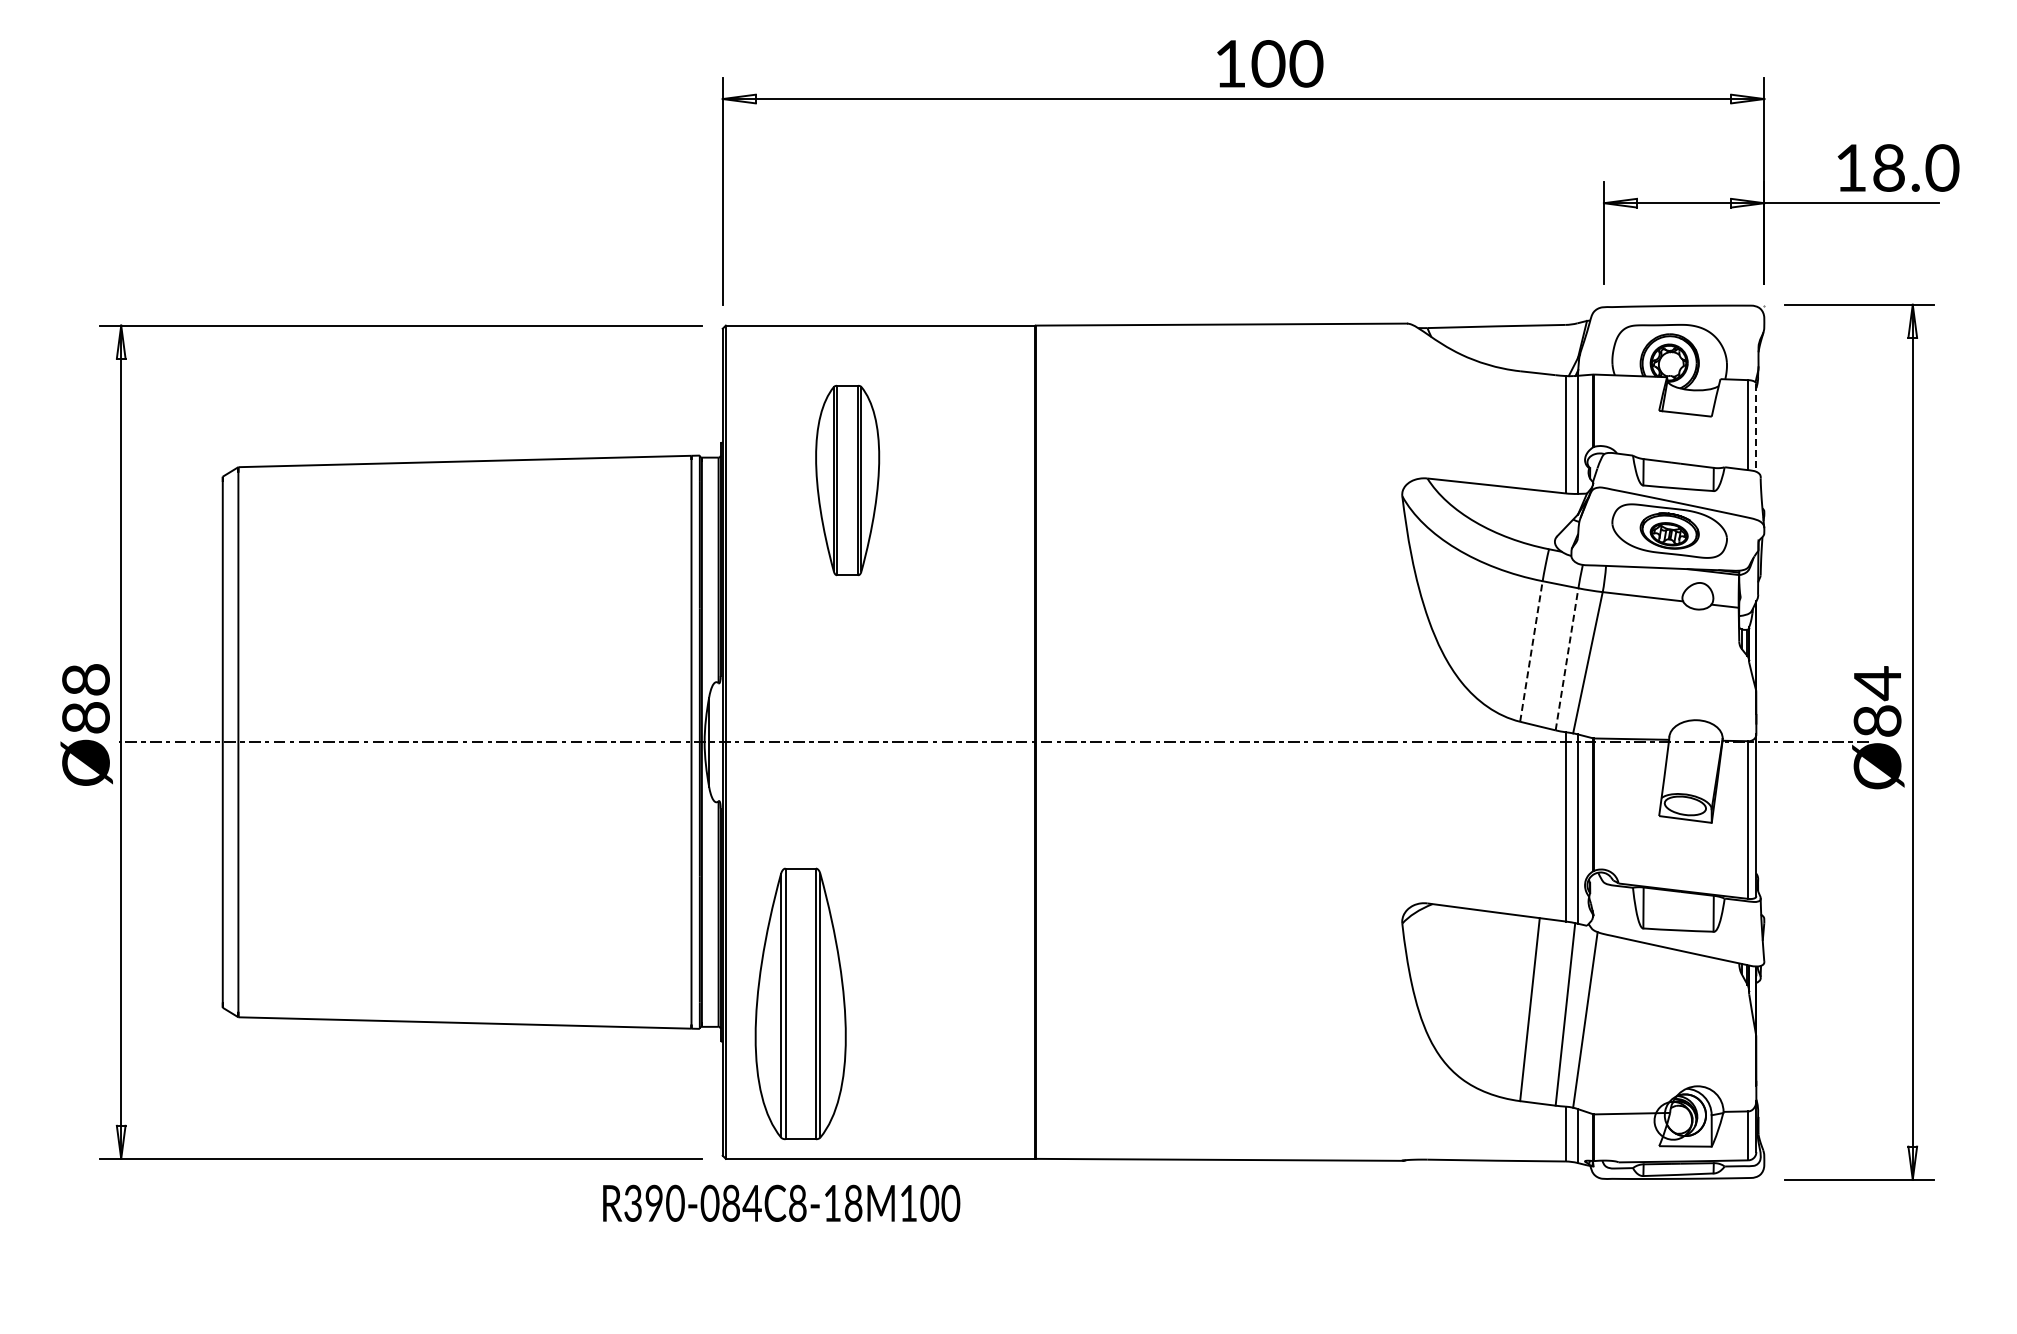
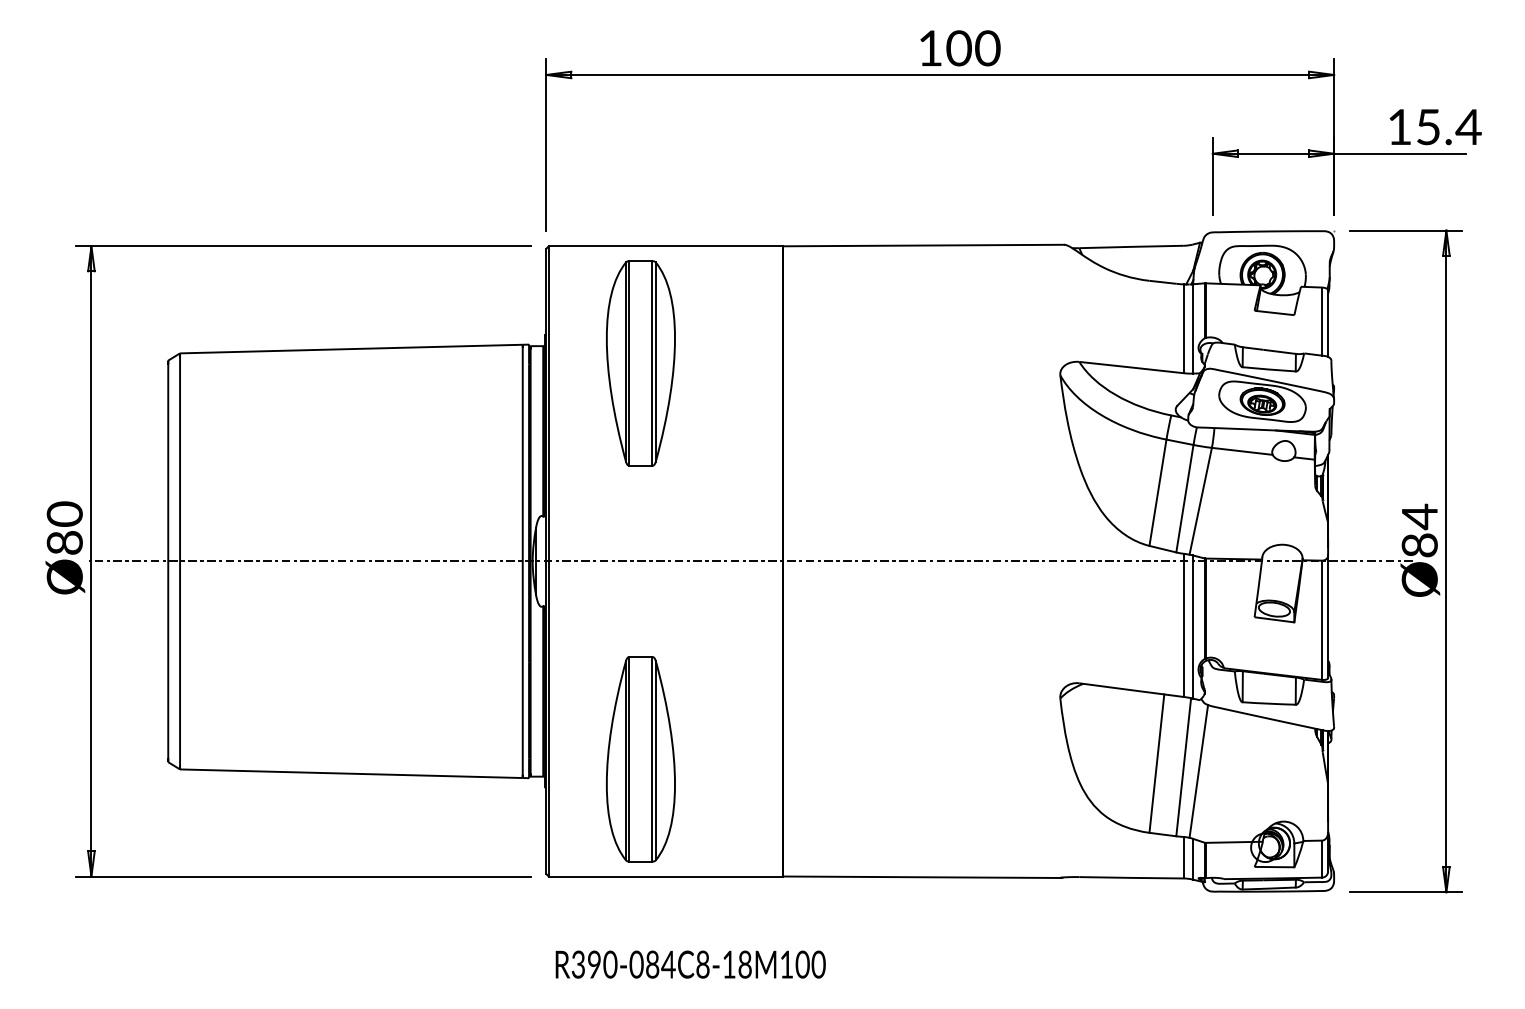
text: (1916, 167) -> (1449, 126), 18.0 -> 15.4
line: (1756, 427) -> (1328, 323), dashed -> solid
part: (847, 480) -> (640, 363), size x1.43
line: (1531, 650) -> (1158, 492), dashed -> solid
line: (1567, 659) -> (1185, 498), dashed -> solid
text: (85, 679) -> (64, 513), Ø88 -> Ø80
part: (800, 1003) -> (640, 758), moved
text: (781, 1202) -> (690, 963), moved

